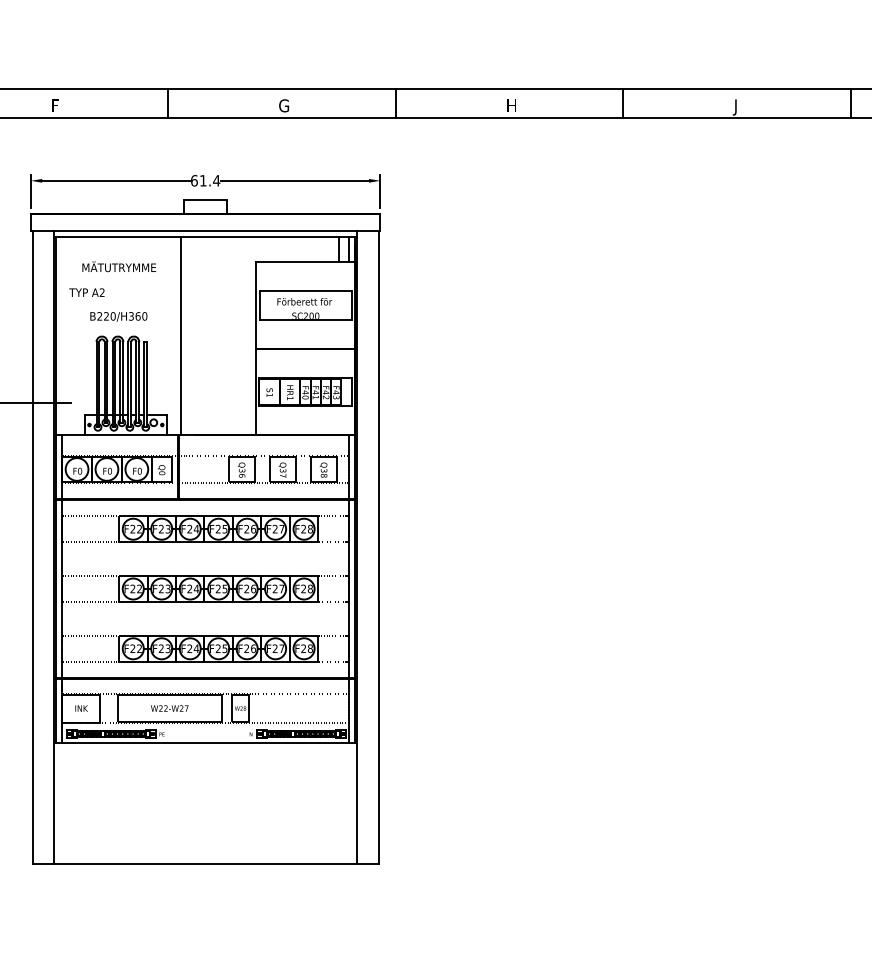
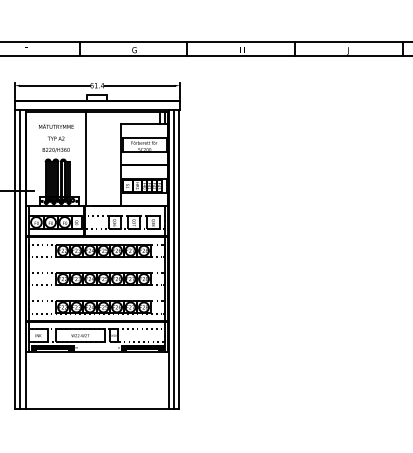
text: (87, 292) -> (56, 138), moved
line: (43, 547) -> (20, 259), added
line: (368, 547) -> (174, 259), added

